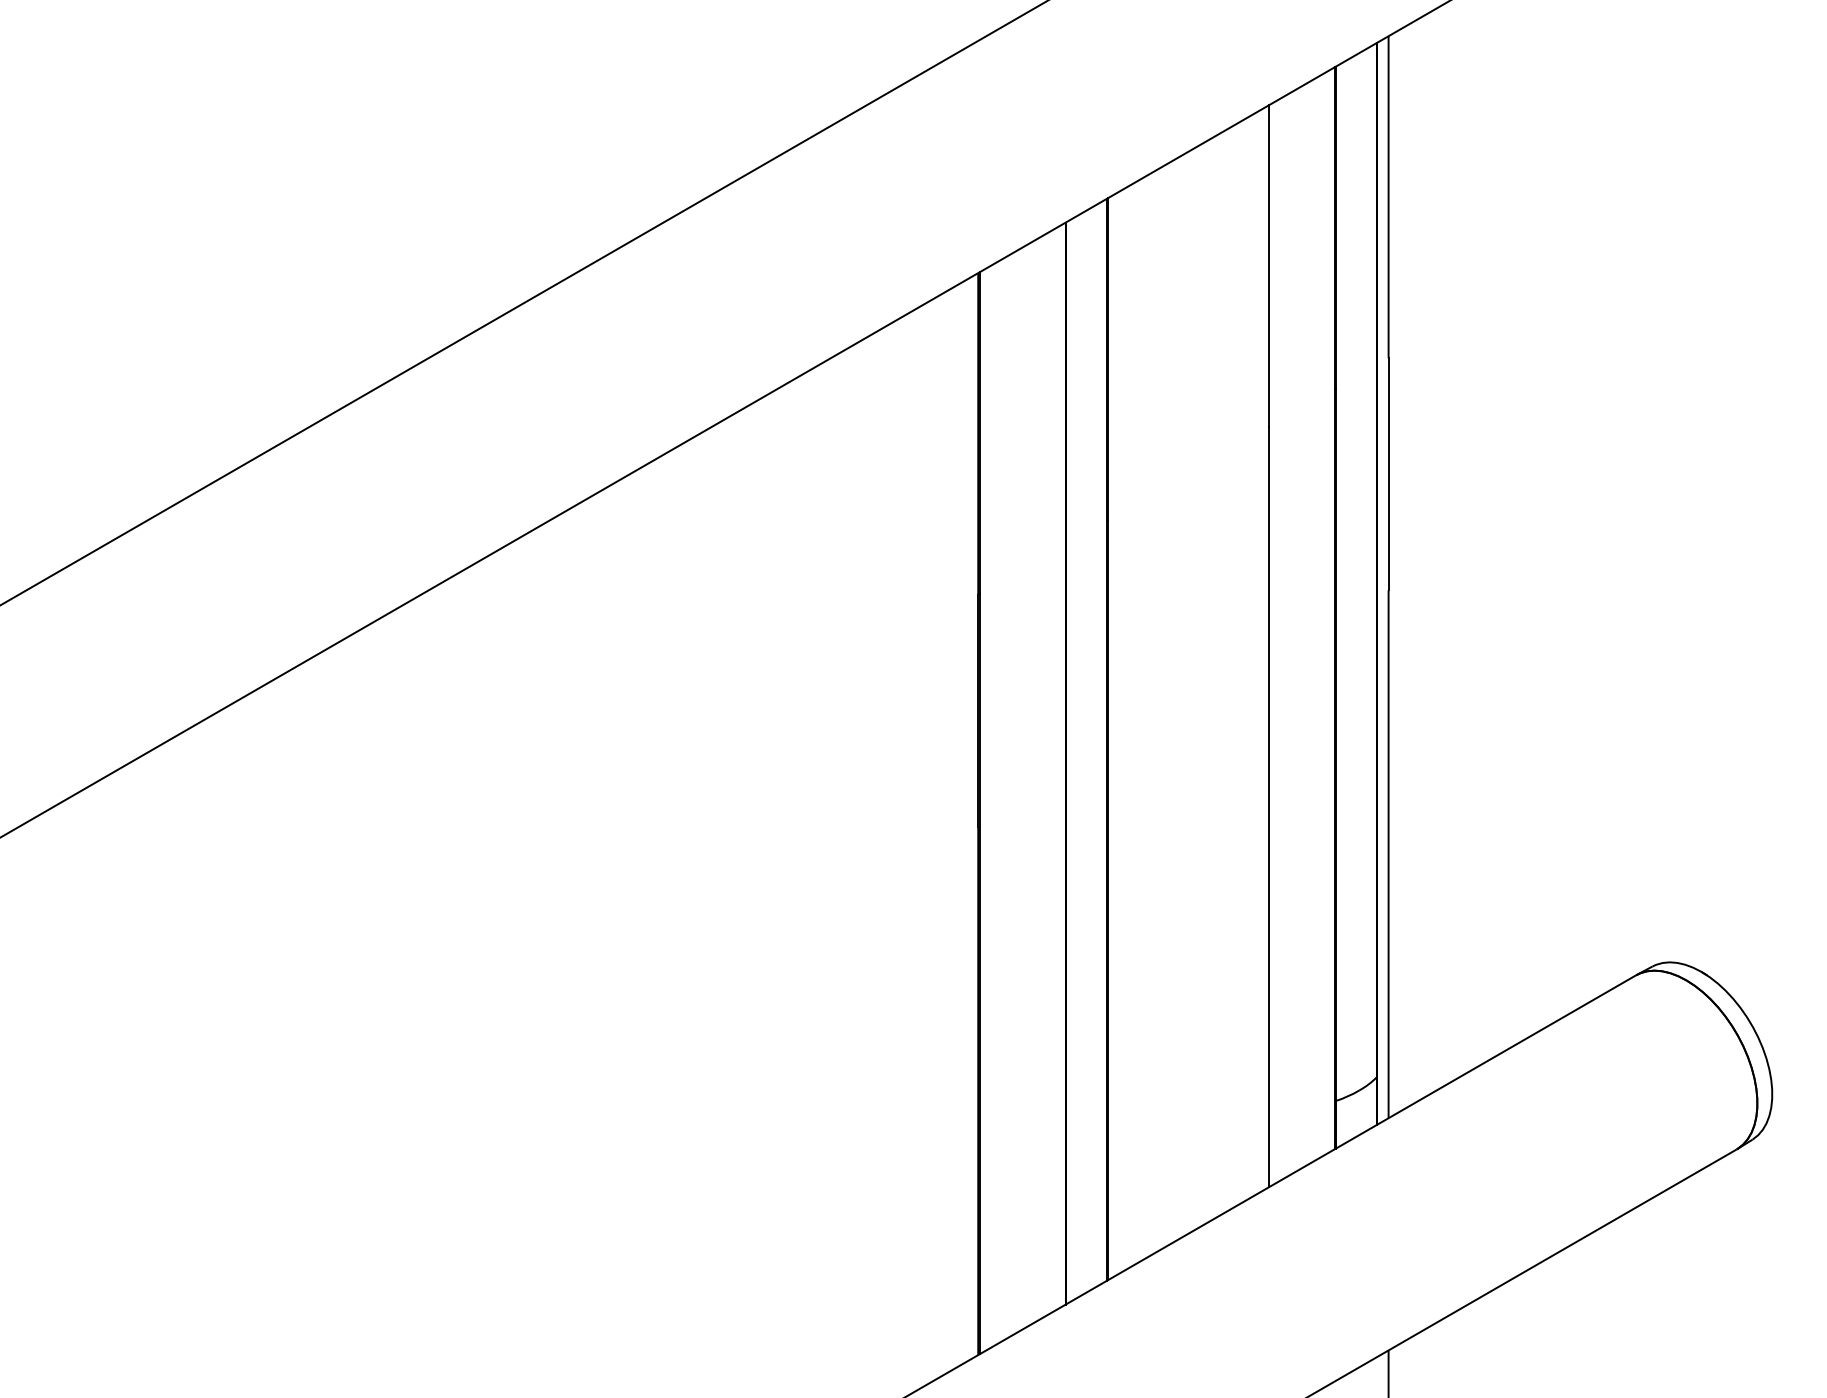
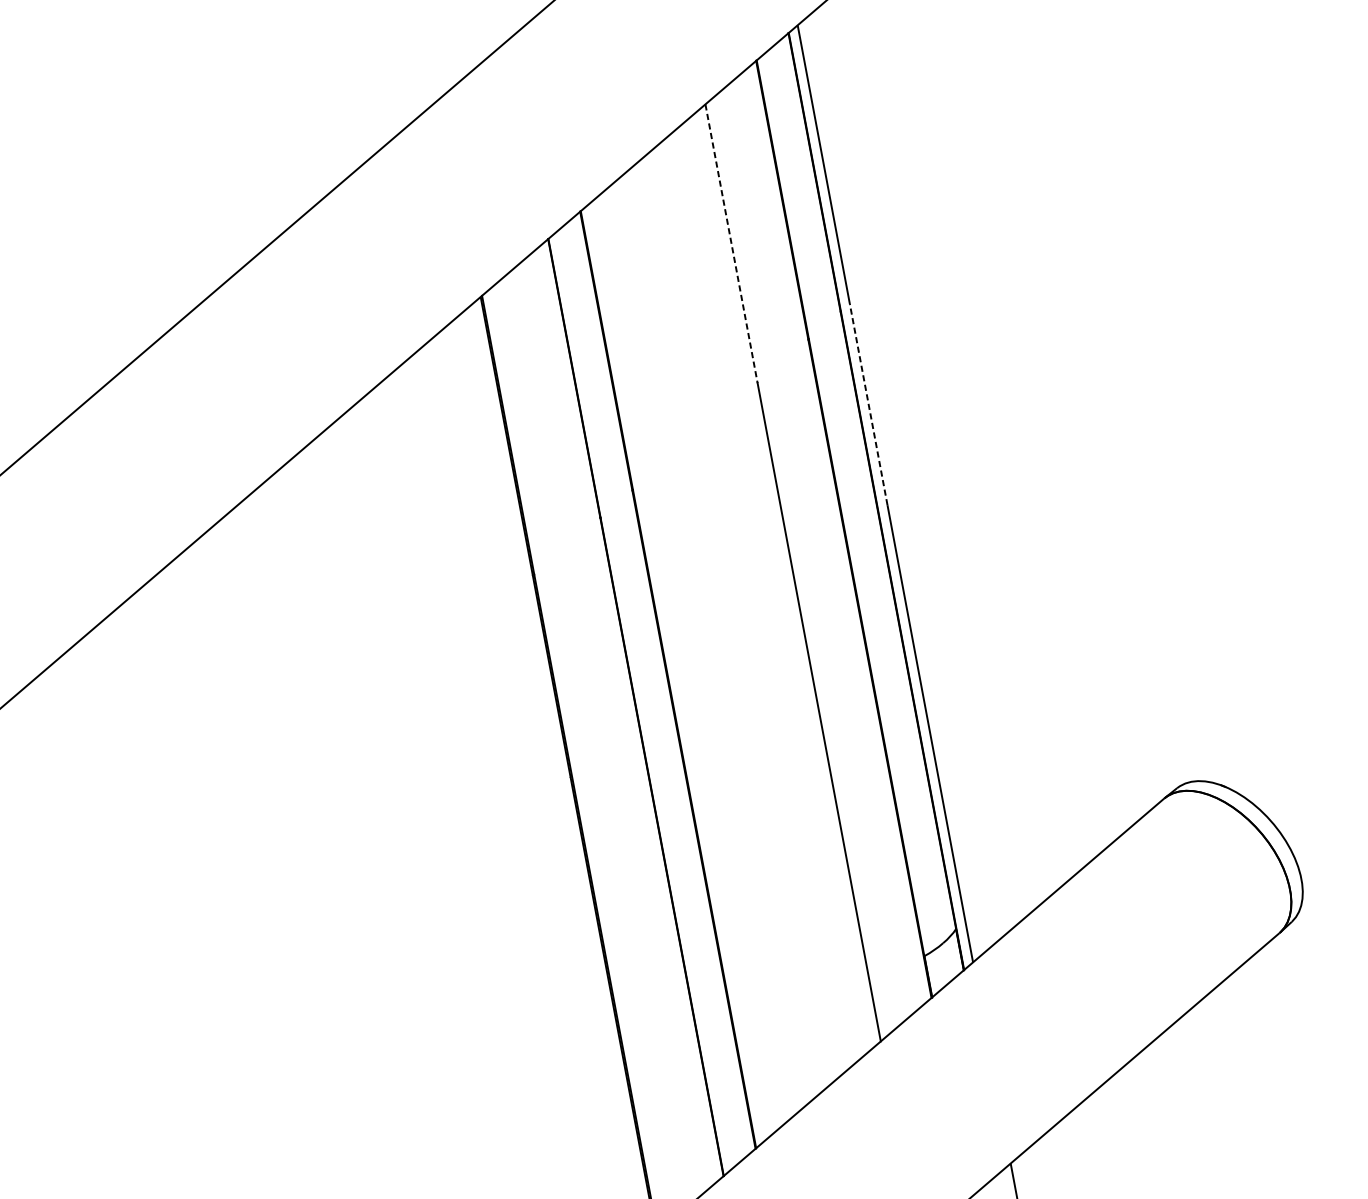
line: (1269, 266) -> (731, 244), solid -> dashed
line: (1388, 473) -> (868, 404), solid -> dashed

